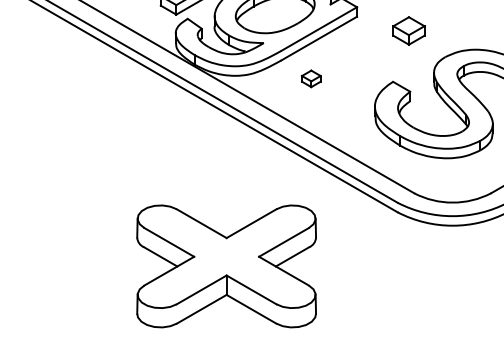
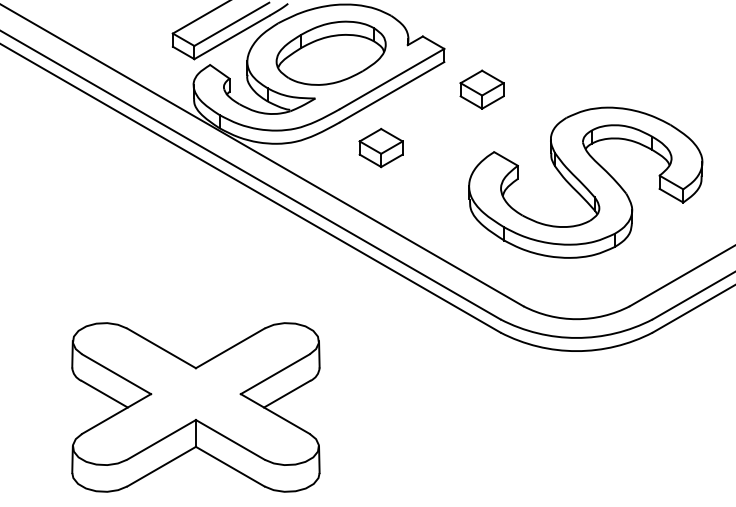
part: (408, 30) -> (481, 89), moved
part: (310, 78) -> (380, 147), size x1.67
part: (226, 266) -> (195, 407), moved

